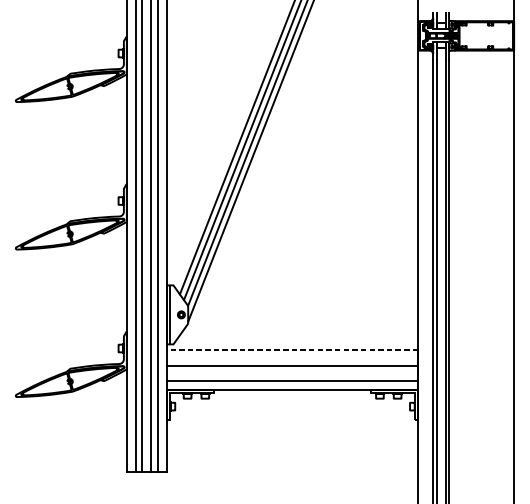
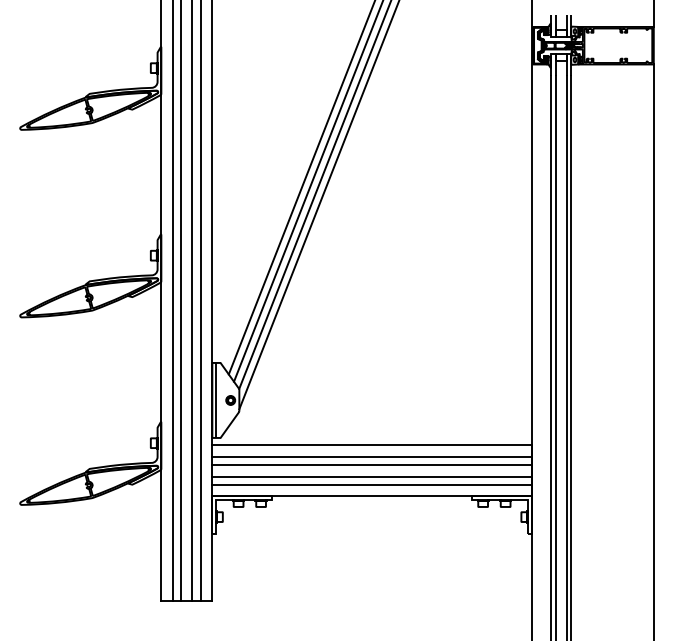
line: (292, 350) -> (372, 445), dashed -> solid
line: (292, 358) -> (371, 456), added
line: (292, 374) -> (371, 476), added

